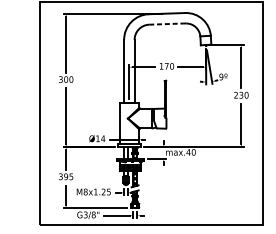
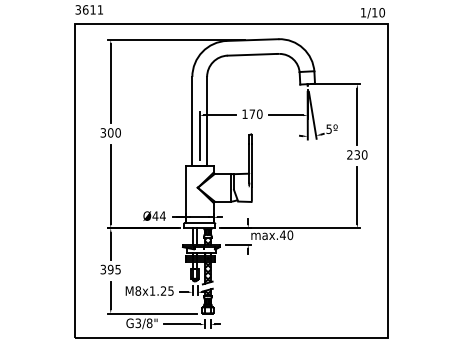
line: (166, 23) -> (252, 54), dashed -> solid
text: (220, 76) -> (328, 128), 9º -> 5º
text: (97, 138) -> (155, 215), Ø14 -> Ø44

